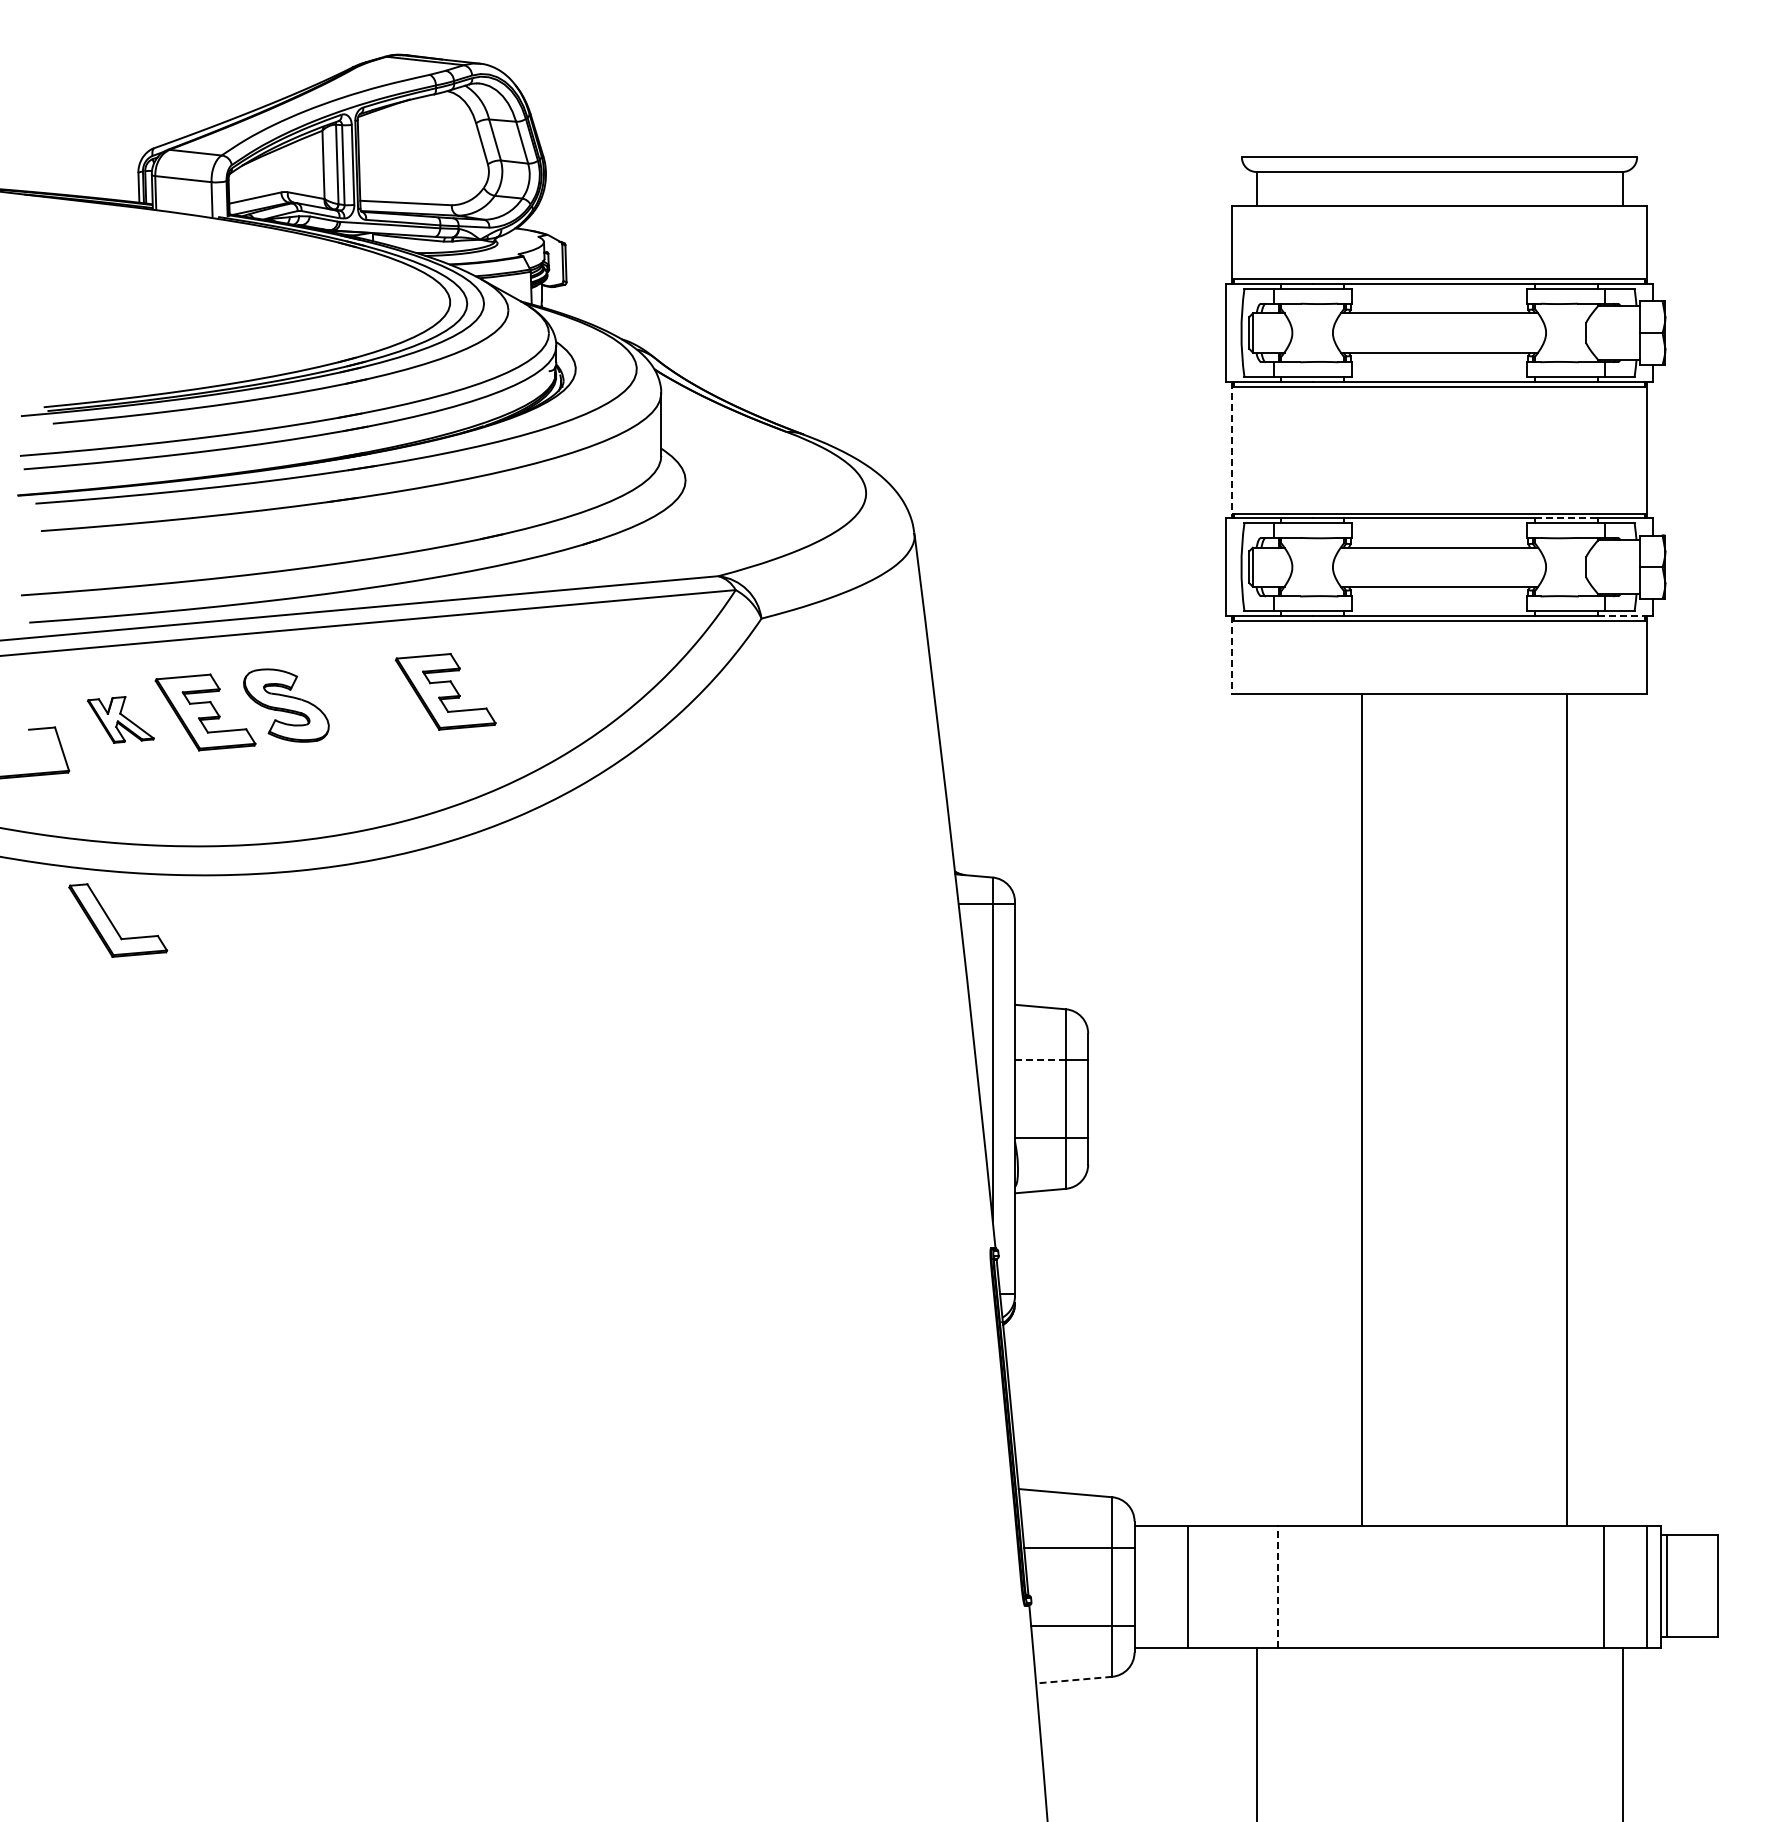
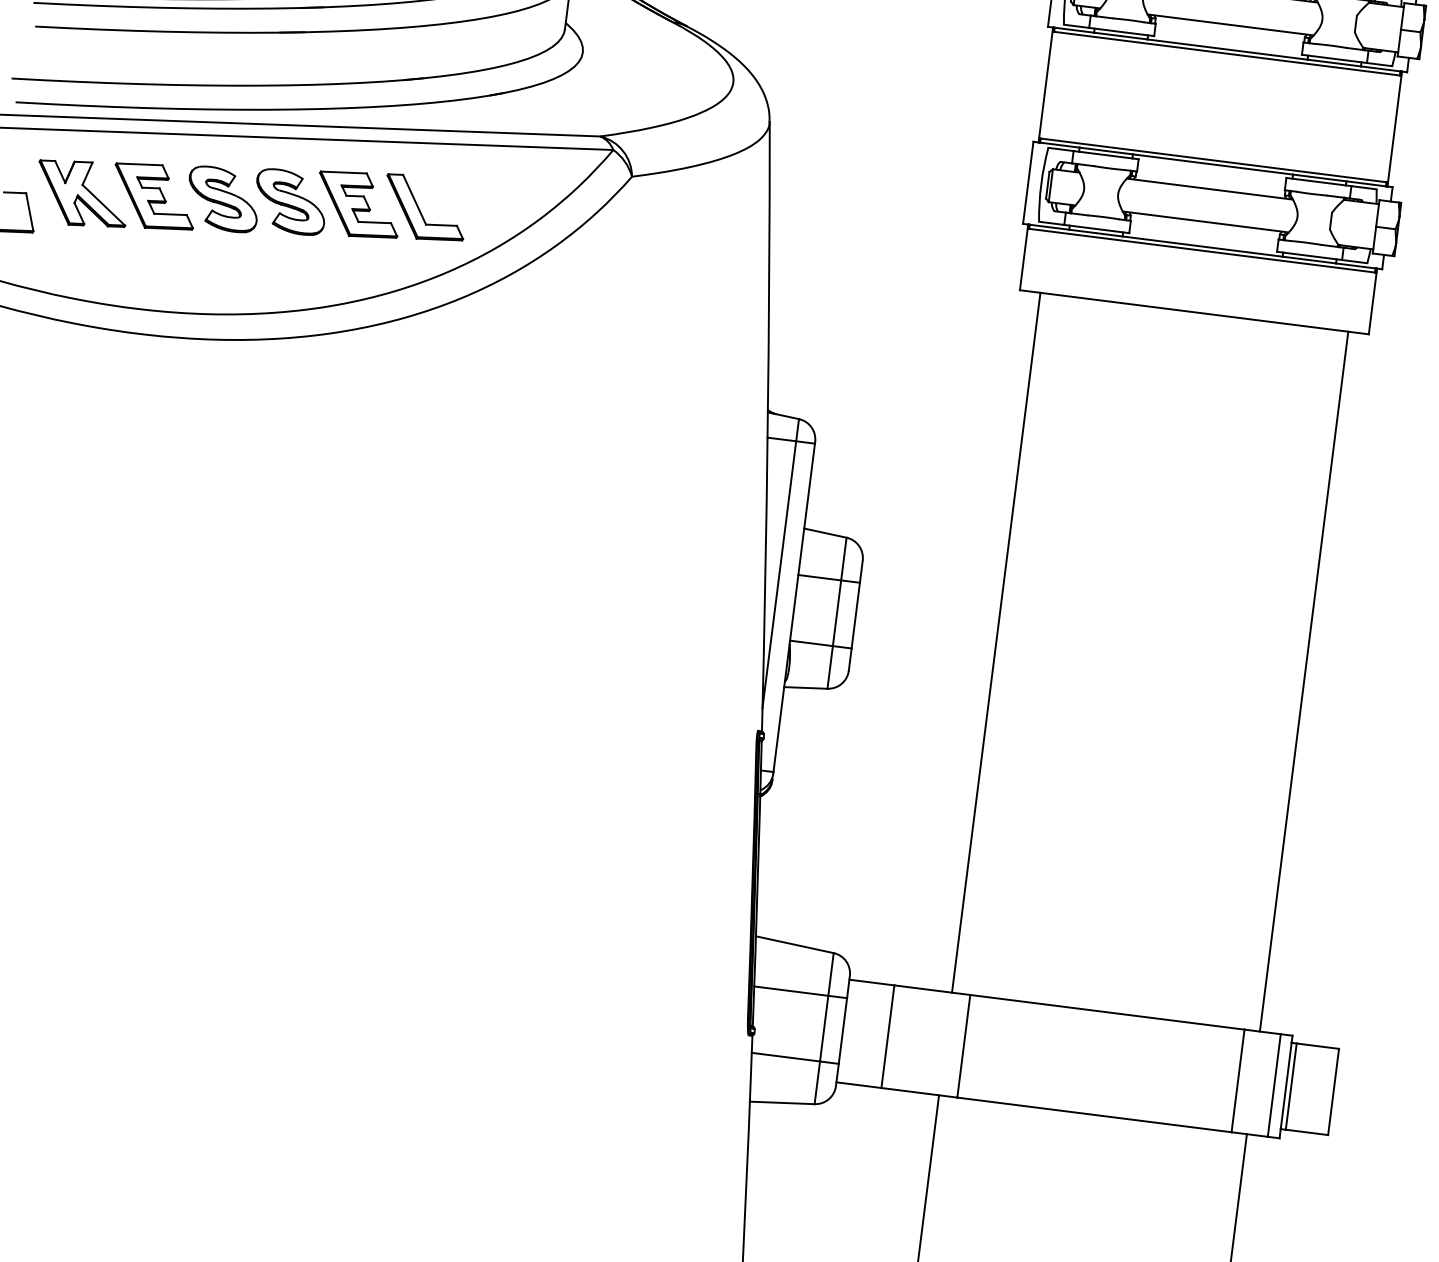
line: (1232, 450) -> (1046, 85), dashed -> solid
line: (1566, 518) -> (1319, 178), dashed -> solid
line: (1622, 616) -> (1356, 266), dashed -> solid
line: (1232, 655) -> (1024, 257), dashed -> solid
part: (365, 698) -> (290, 201), added
part: (120, 719) -> (82, 193), size x1.67
part: (112, 922) -> (420, 209), moved
line: (1039, 1060) -> (818, 577), dashed -> solid
line: (1361, 1110) -> (996, 643), moved
line: (1566, 1110) -> (1304, 682), moved
line: (1278, 1587) -> (963, 1046), dashed -> solid
line: (1073, 1680) -> (781, 1103), dashed -> solid

